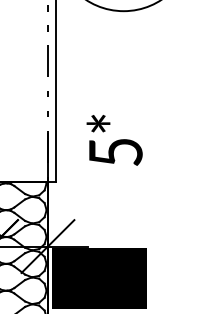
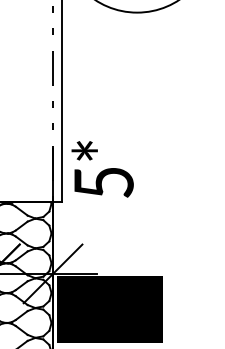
text: (114, 140) -> (102, 169), moved

